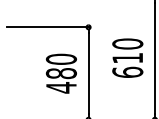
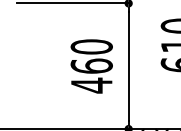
text: (60, 73) -> (90, 66), 480 -> 460

